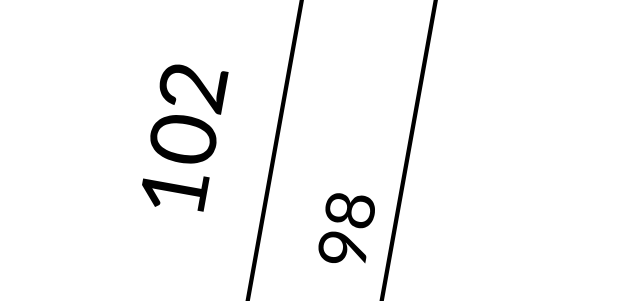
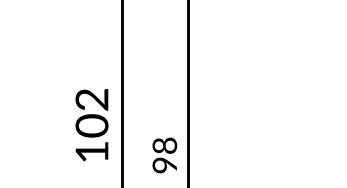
text: (182, 138) -> (91, 125), moved

